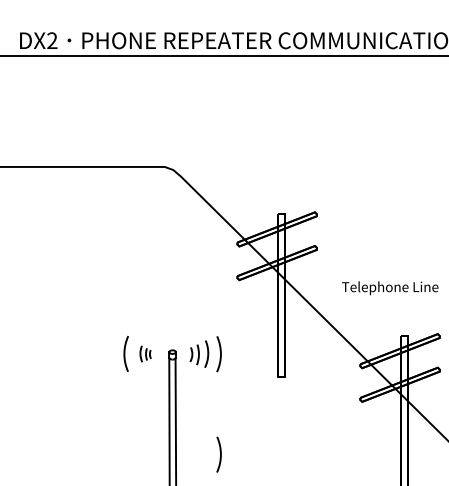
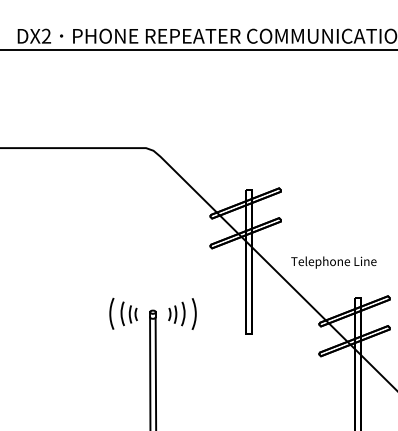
text: (389, 288) -> (333, 262), moved
part: (144, 353) -> (128, 313), size x1.67
curve: (219, 452) -> (194, 401), removed

